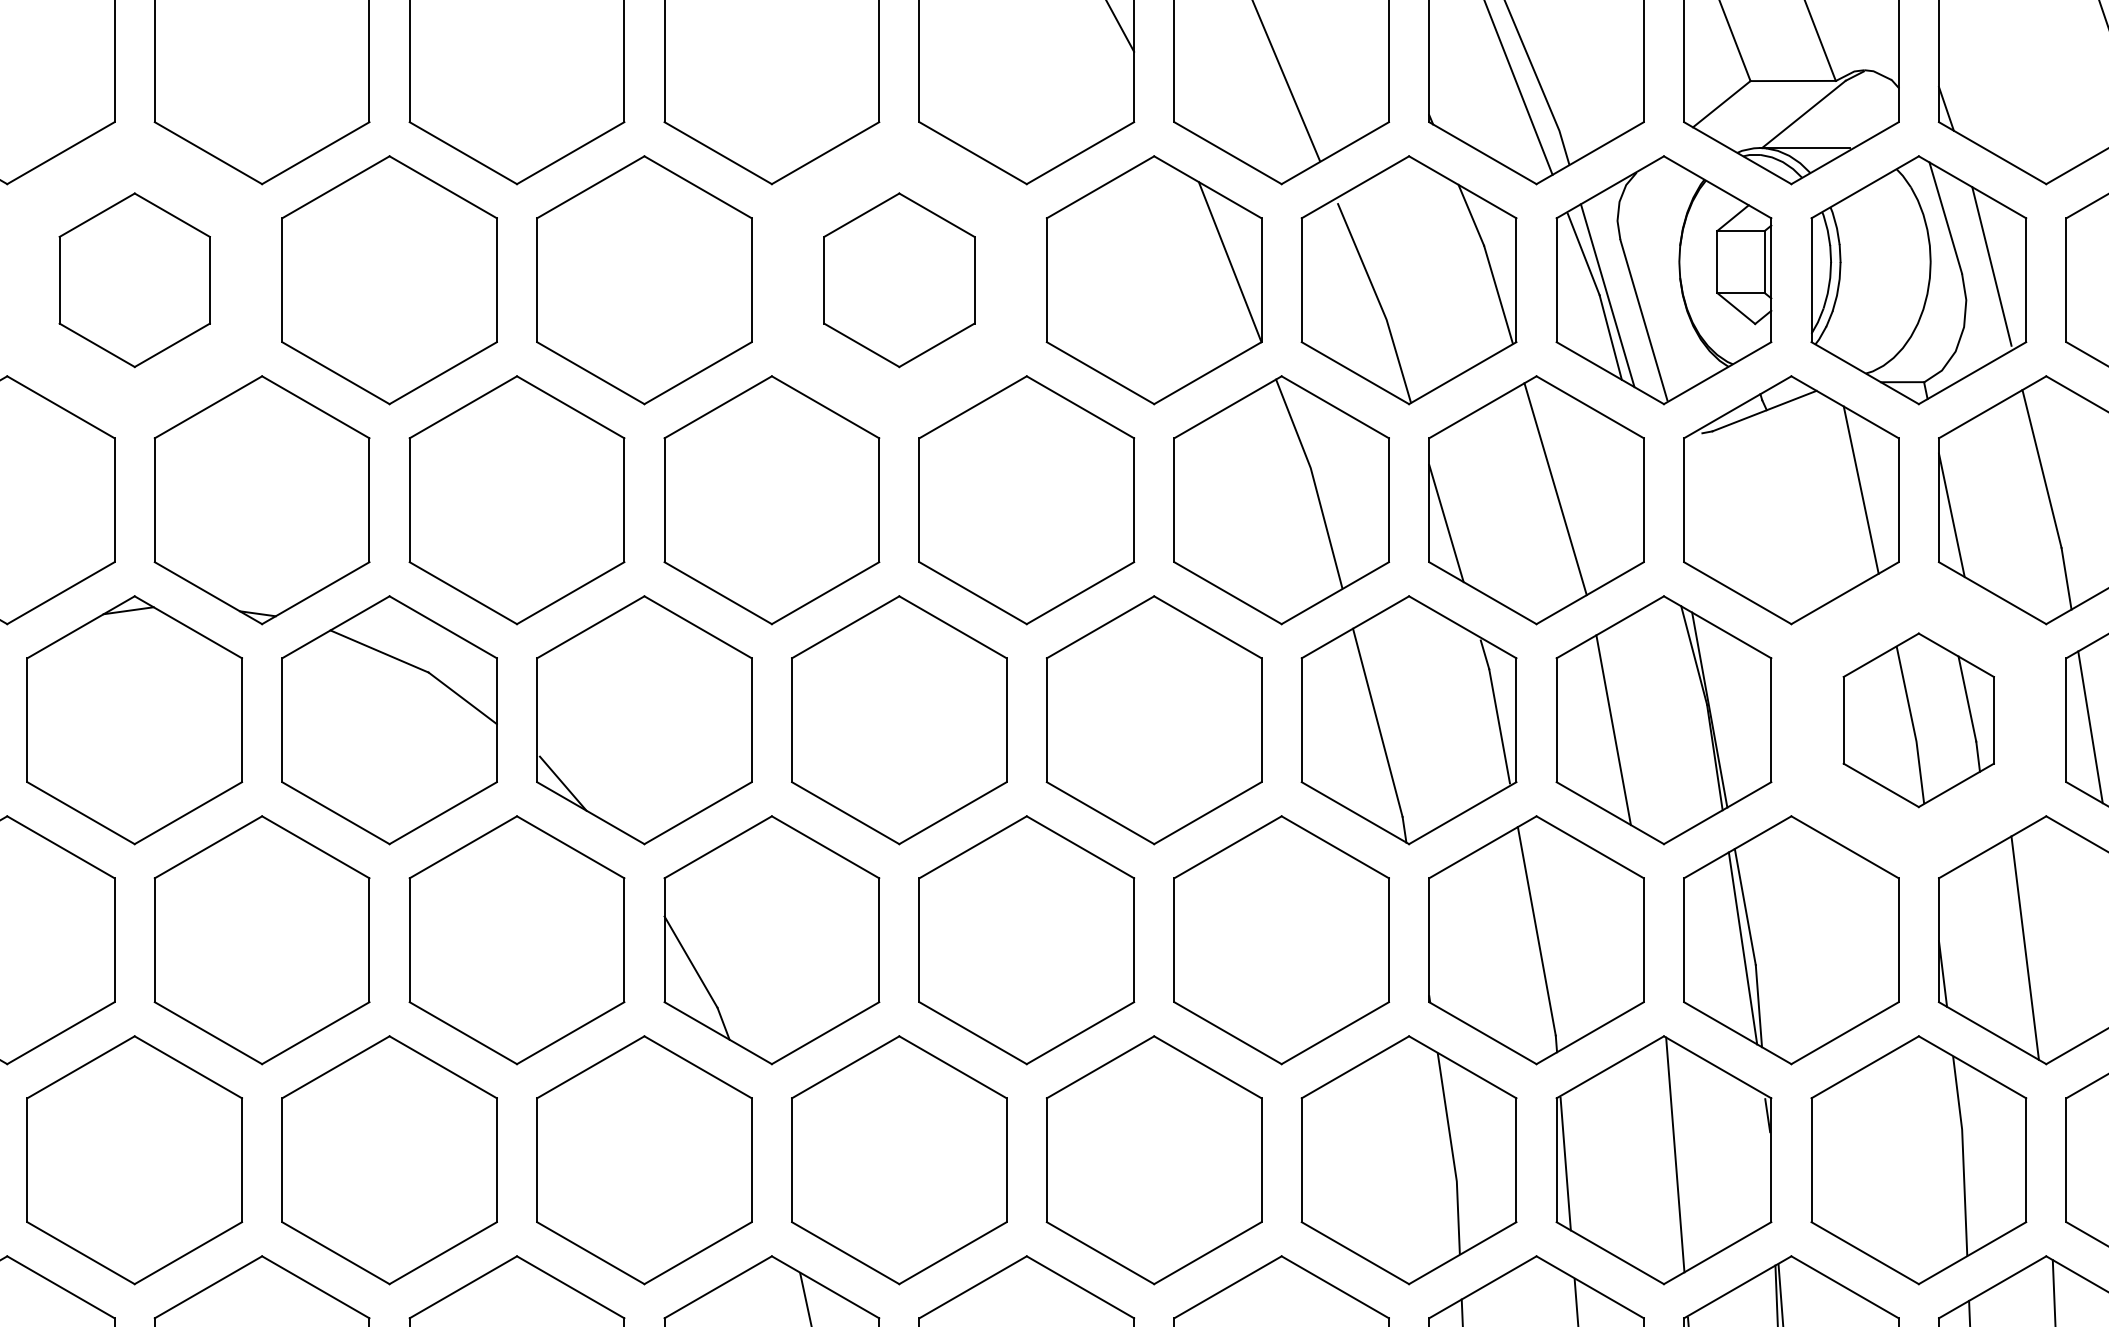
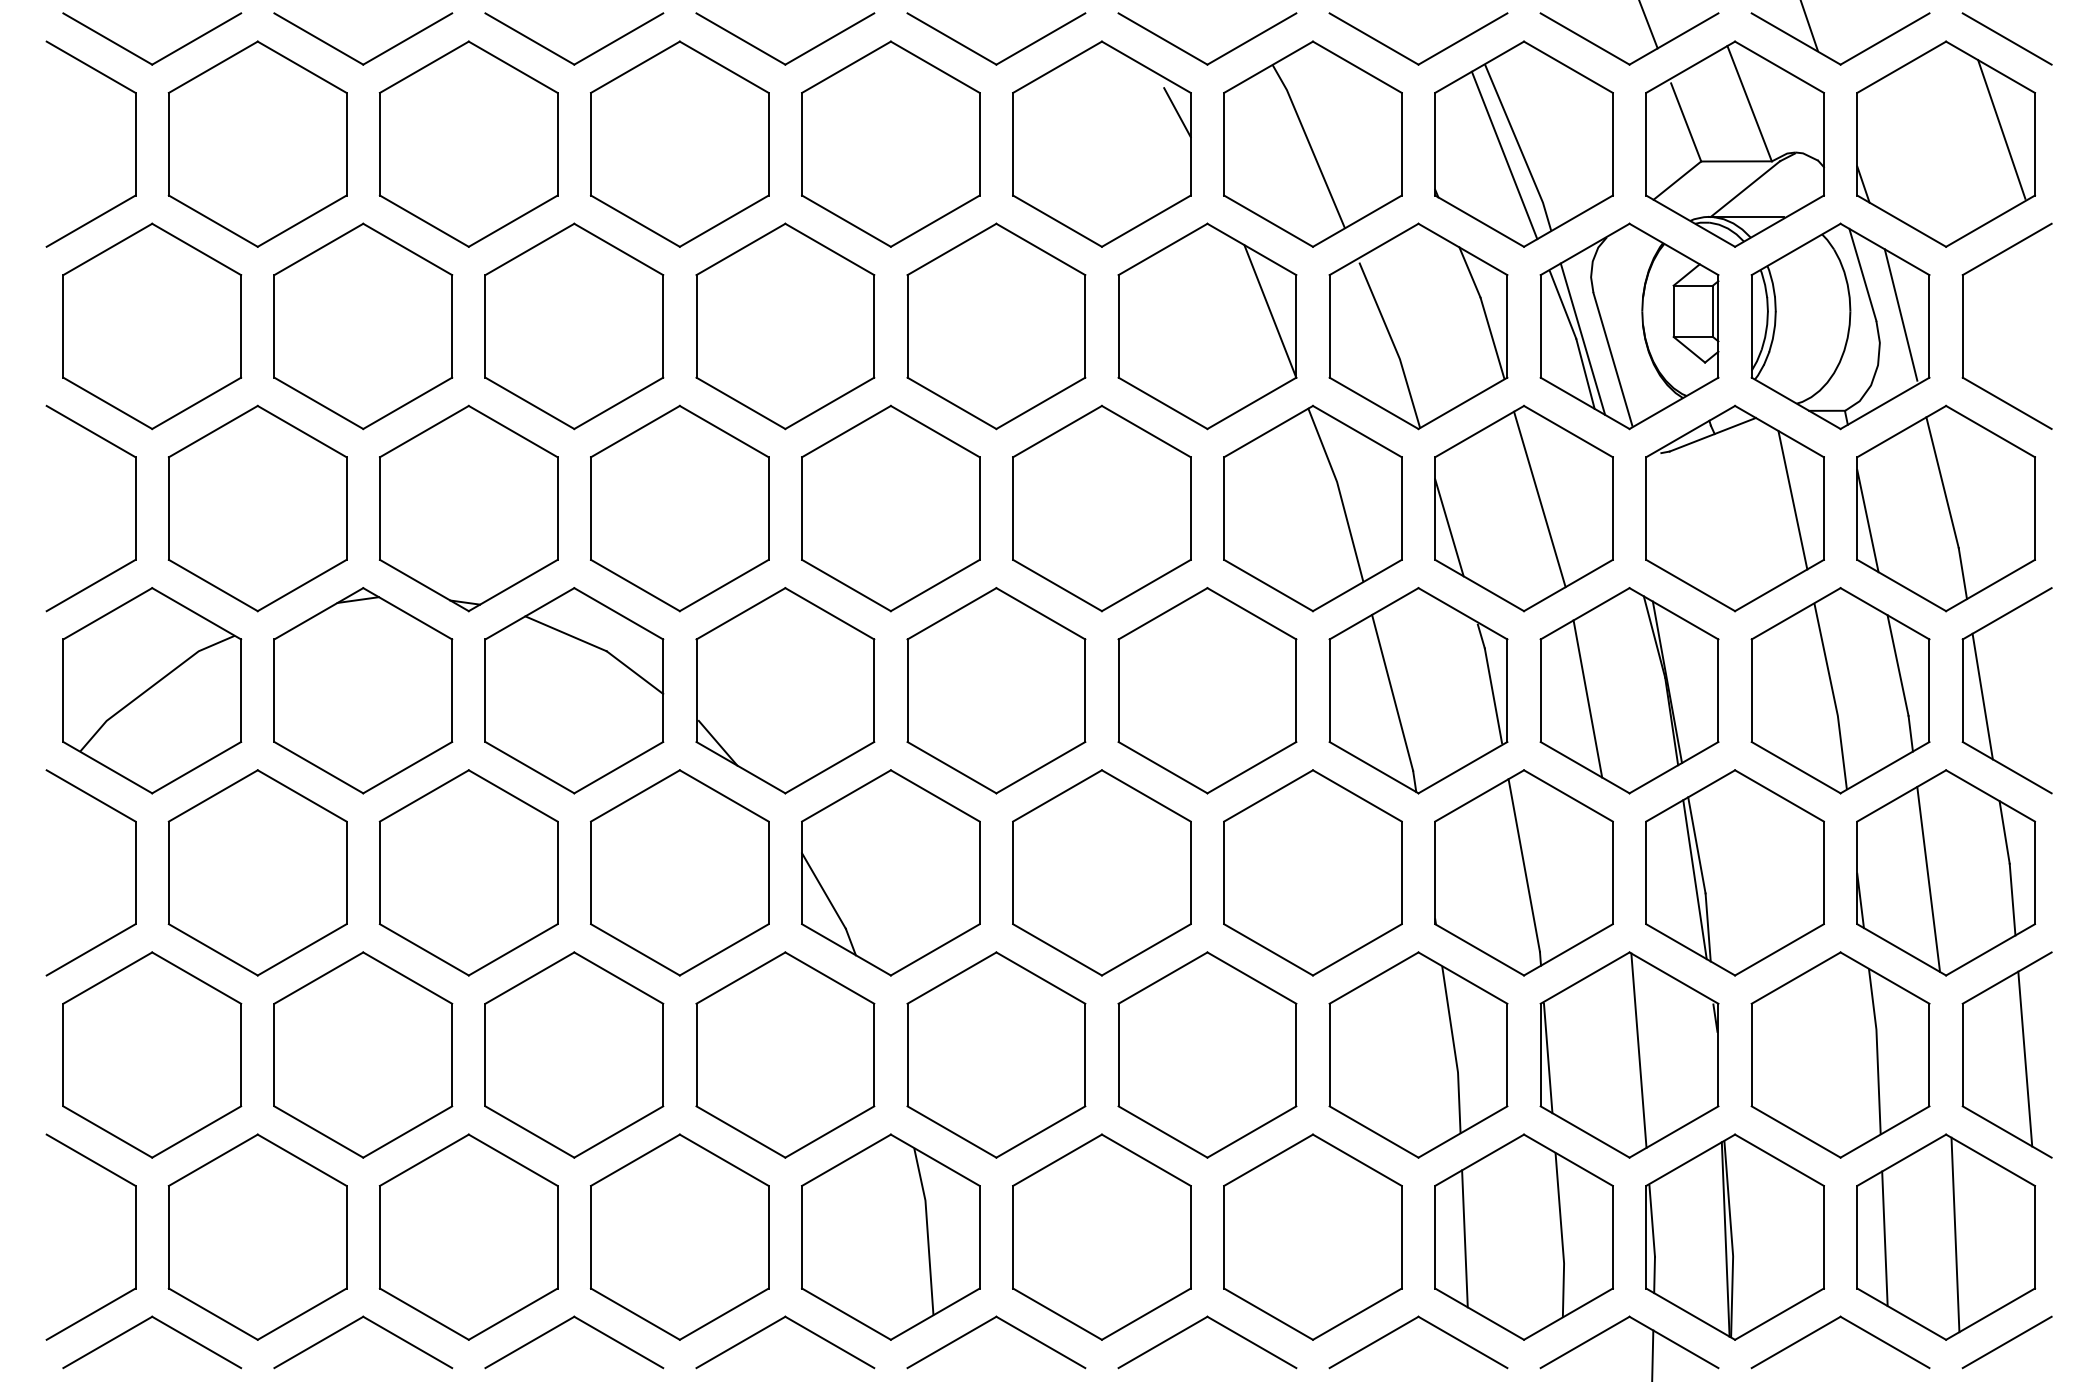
part: (134, 280) -> (363, 326), size x1.43
part: (899, 280) -> (996, 326), size x1.43
part: (1918, 719) -> (1840, 690), size x1.43

